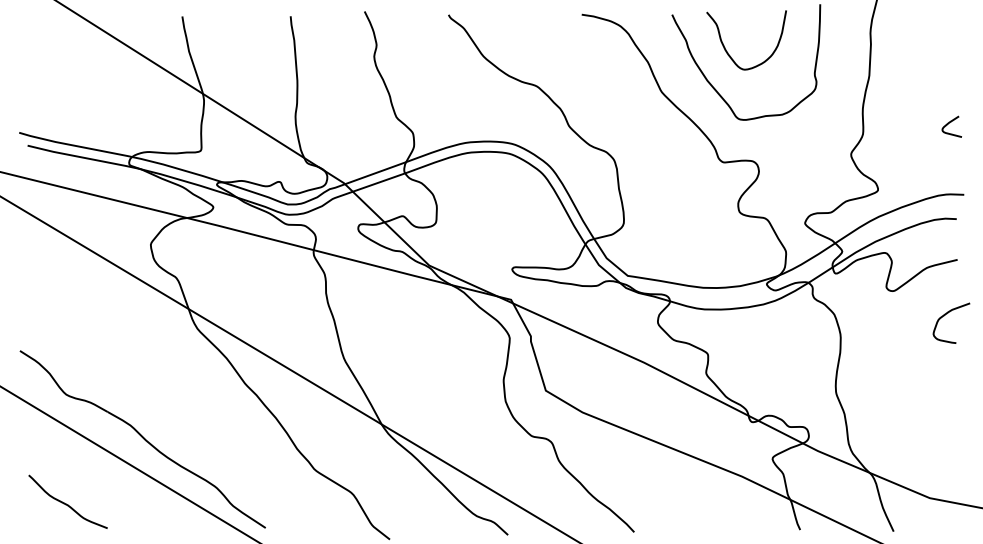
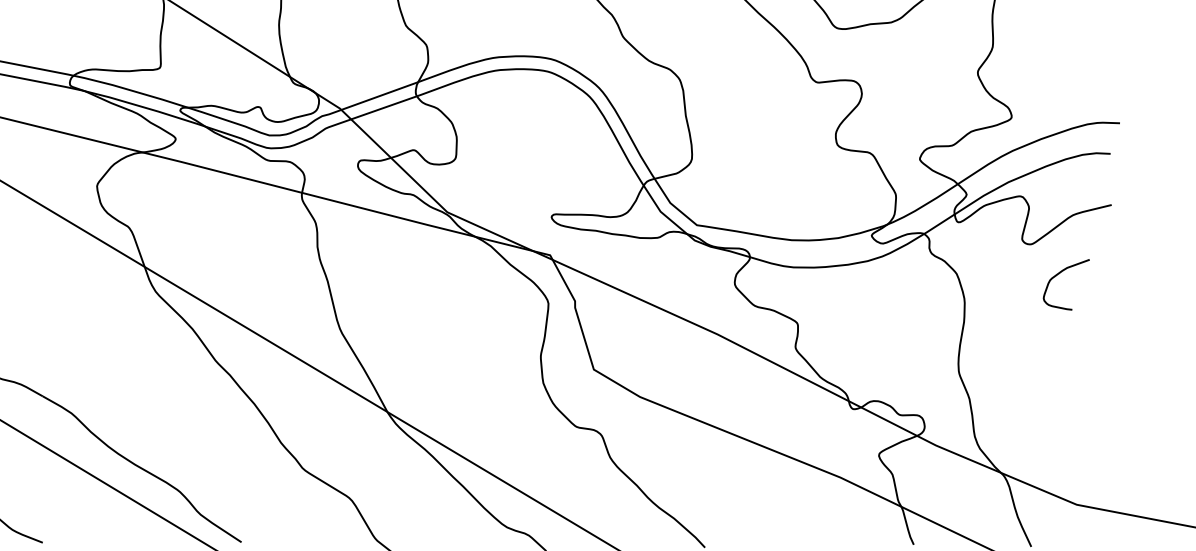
curve: (949, 123) -> (1101, 33), removed
curve: (945, 315) -> (1058, 275), moved

